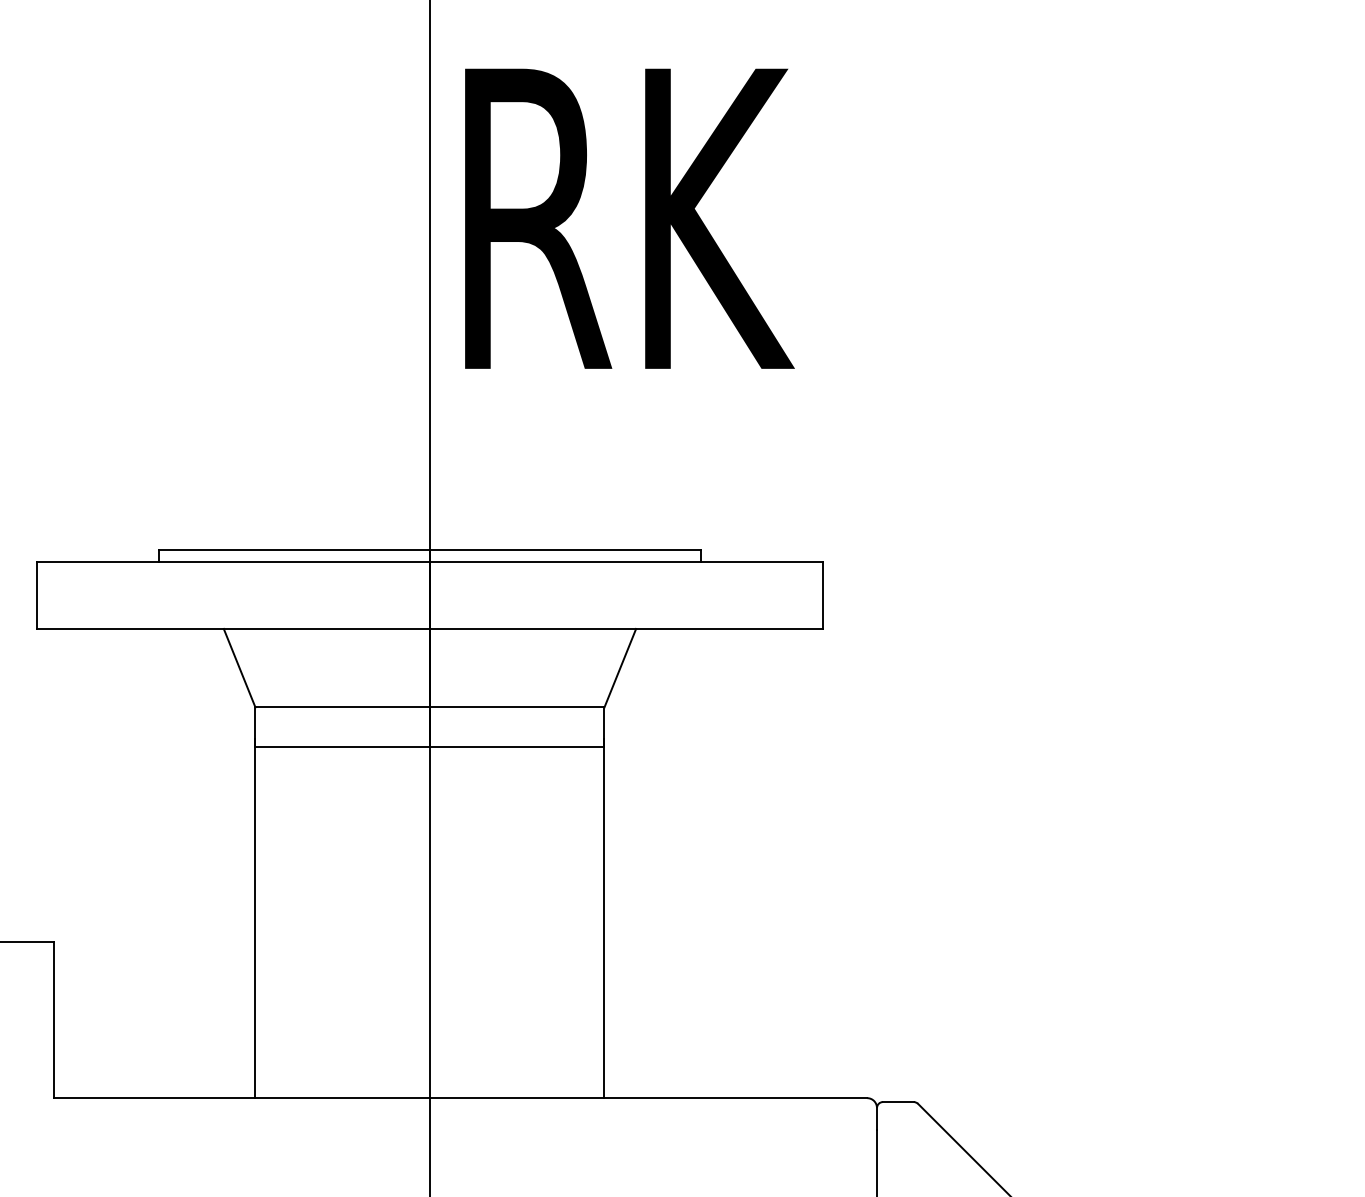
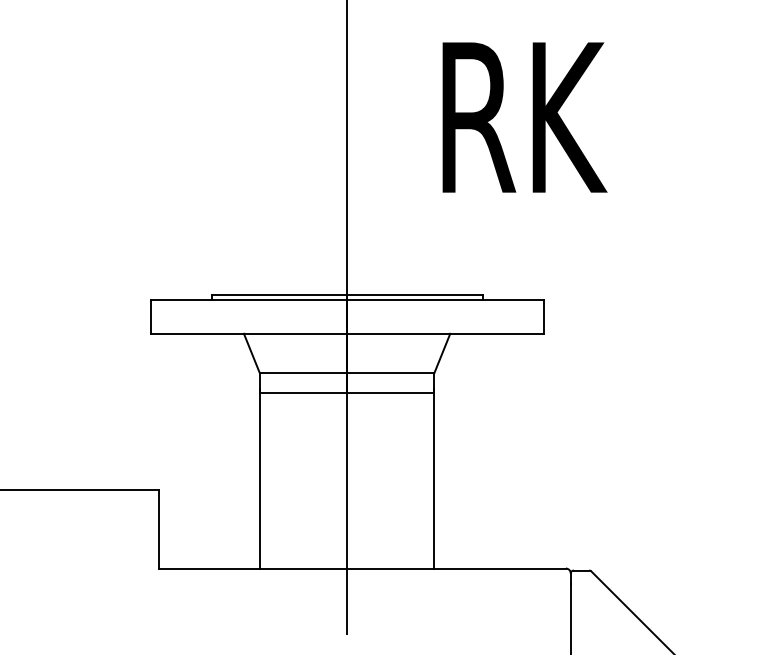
text: (628, 218) -> (524, 117), moved

